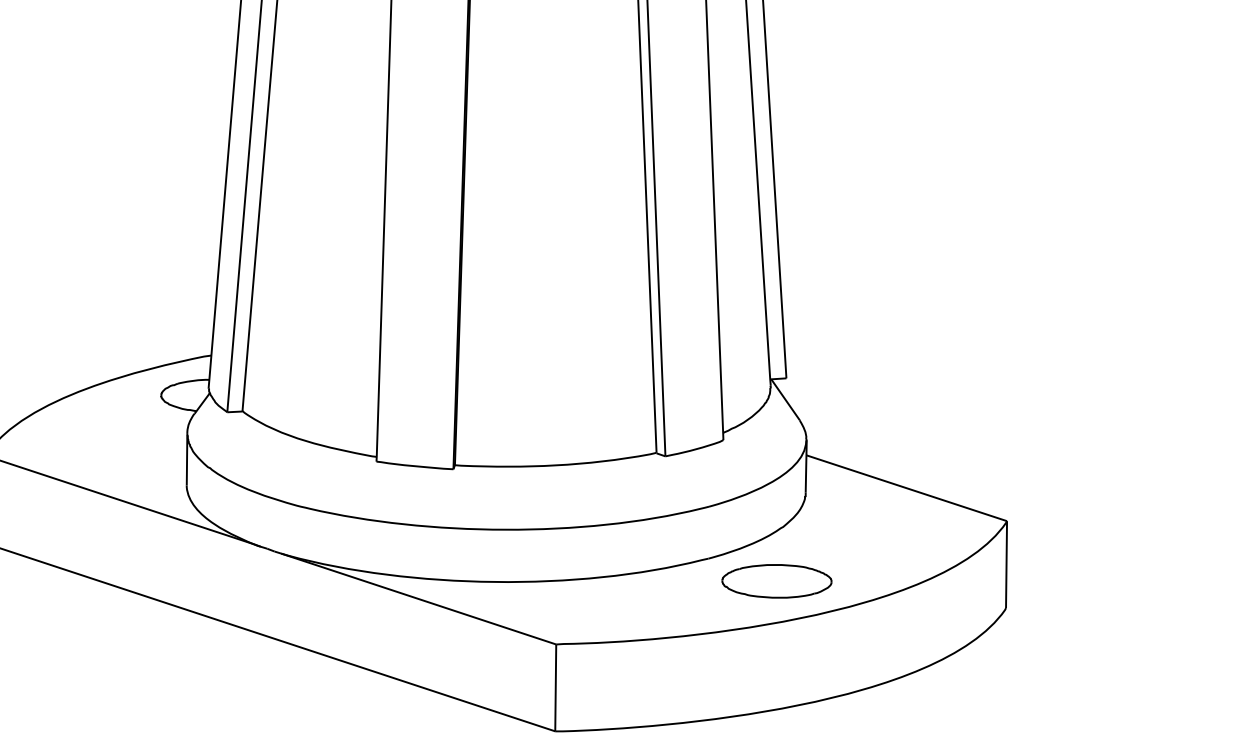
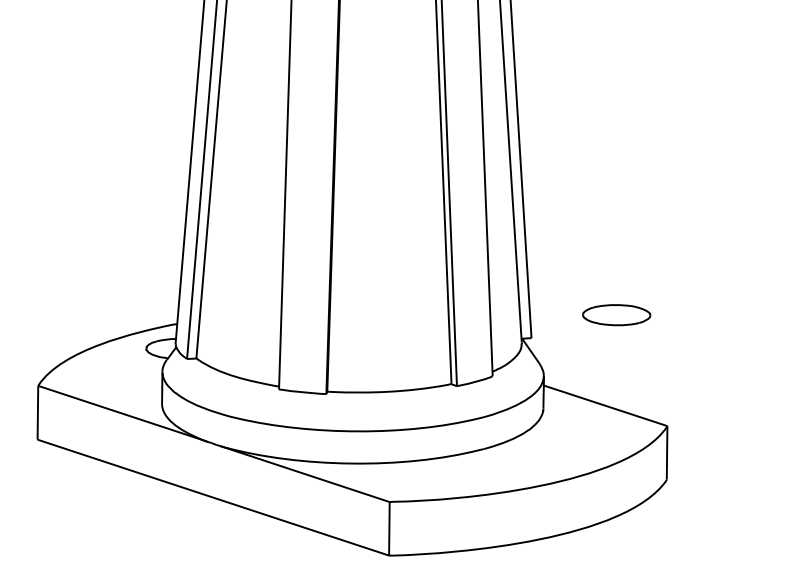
part: (776, 581) -> (616, 315), moved

